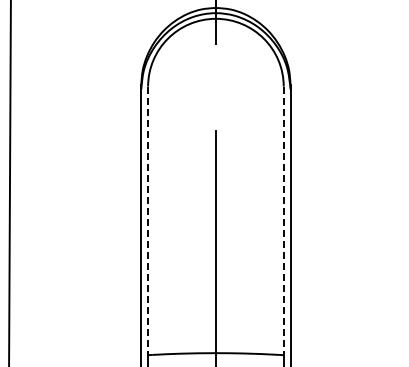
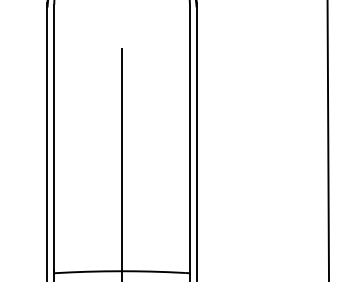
line: (148, 221) -> (54, 139), dashed -> solid
line: (283, 221) -> (189, 139), dashed -> solid

